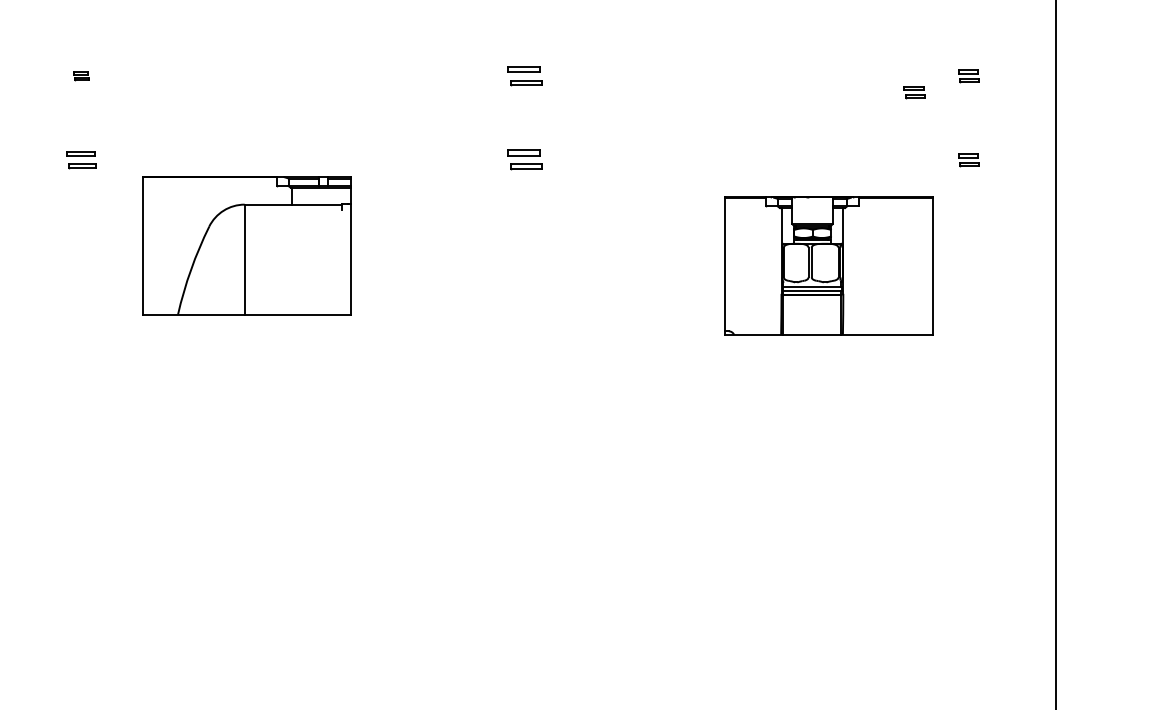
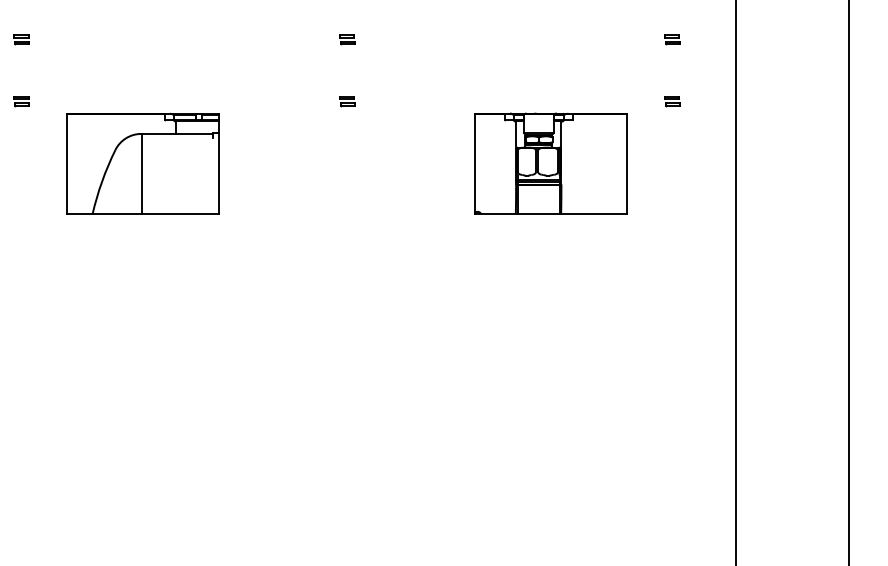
part: (81, 75) -> (21, 39), size x1.43
part: (525, 75) -> (347, 39), size x0.62
part: (914, 92) -> (632, 51), removed
part: (81, 160) -> (21, 101), size x0.71
part: (525, 160) -> (347, 101), size x0.62
part: (828, 265) -> (550, 163), moved

